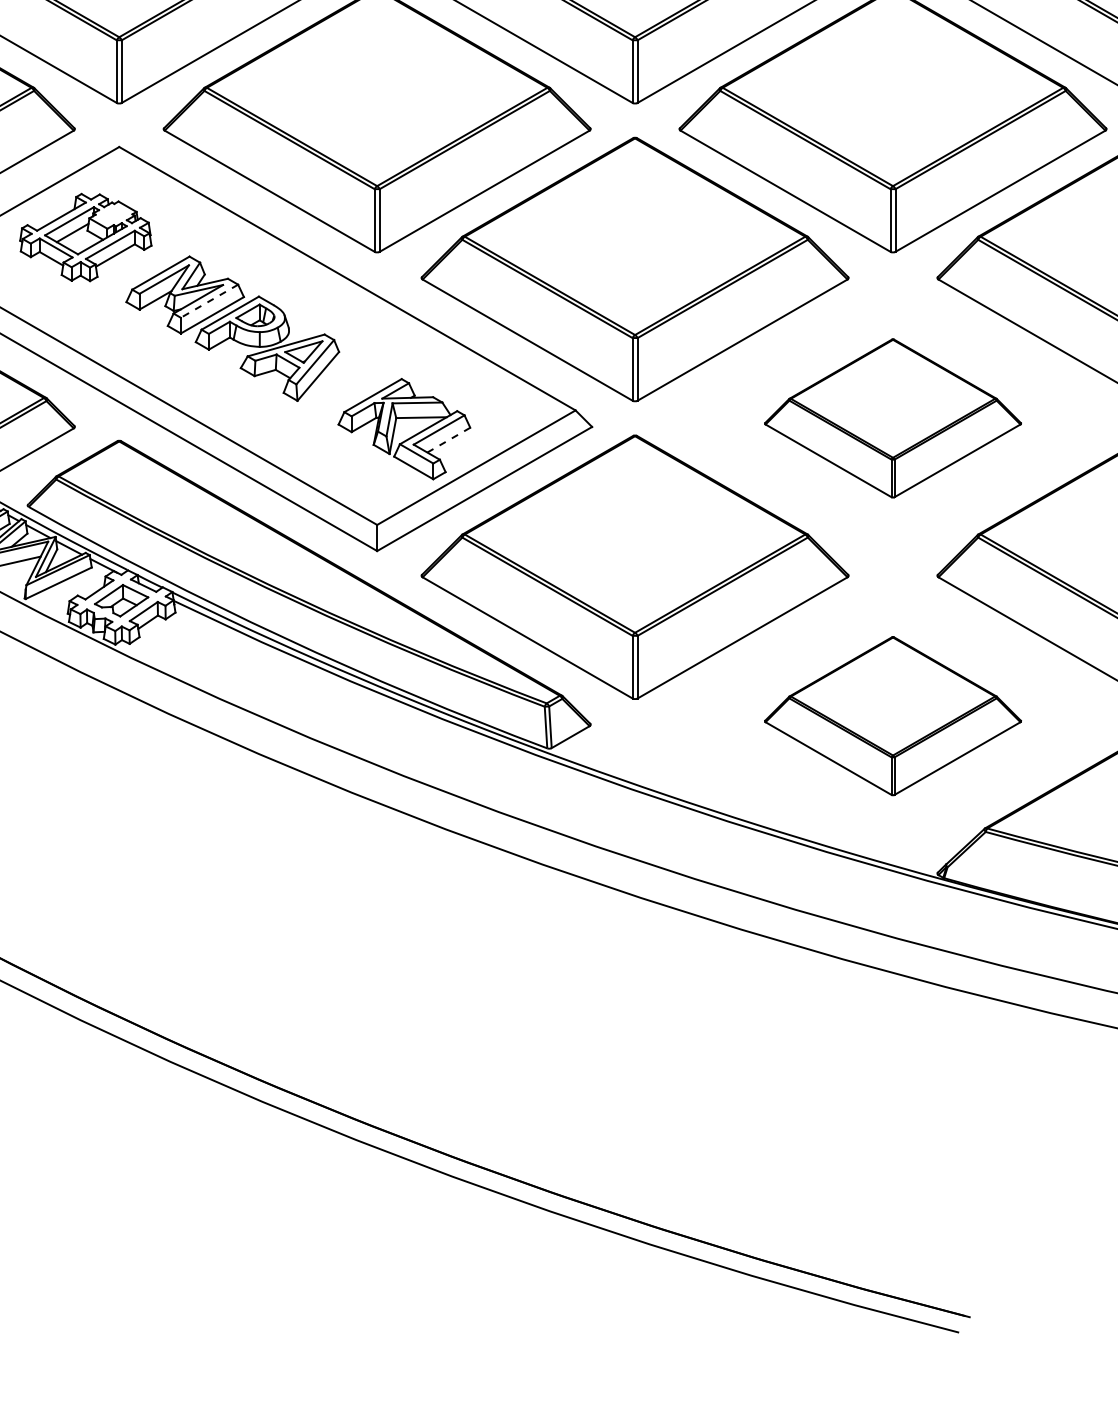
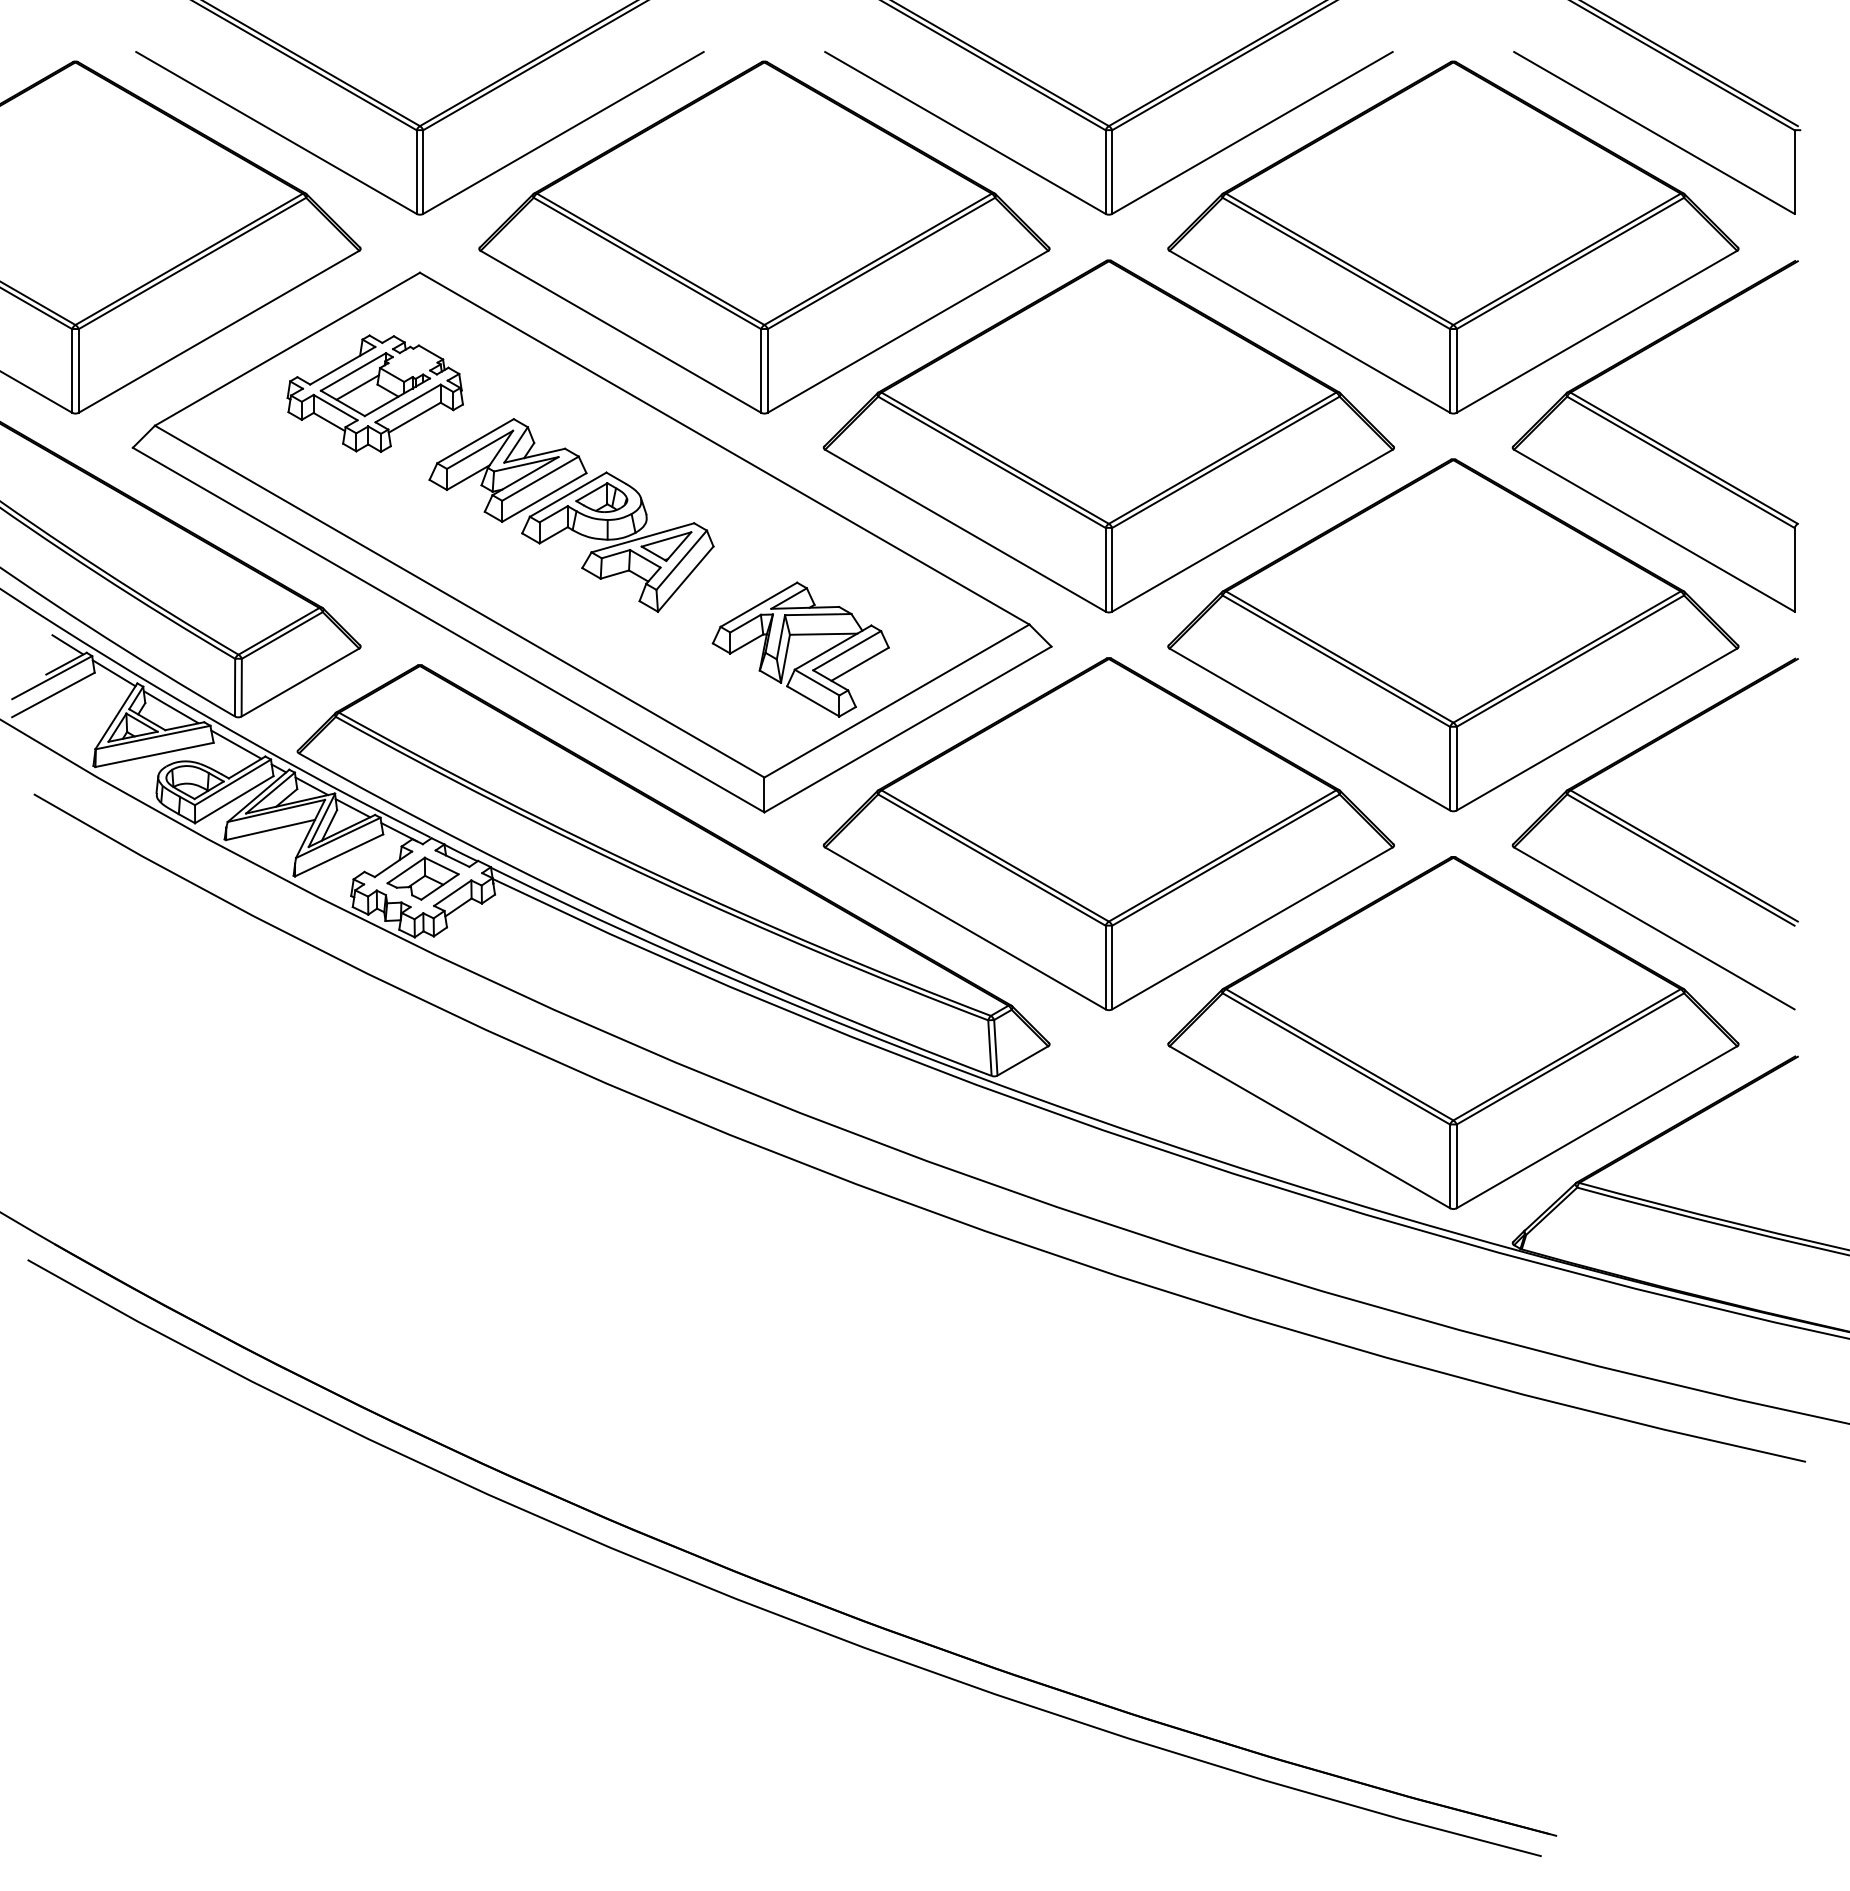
line: (209, 301) -> (540, 478), dashed -> solid
part: (893, 418) -> (1453, 635), size x1.67
line: (448, 440) -> (859, 664), dashed -> solid
part: (893, 715) -> (1453, 1032), size x1.67

